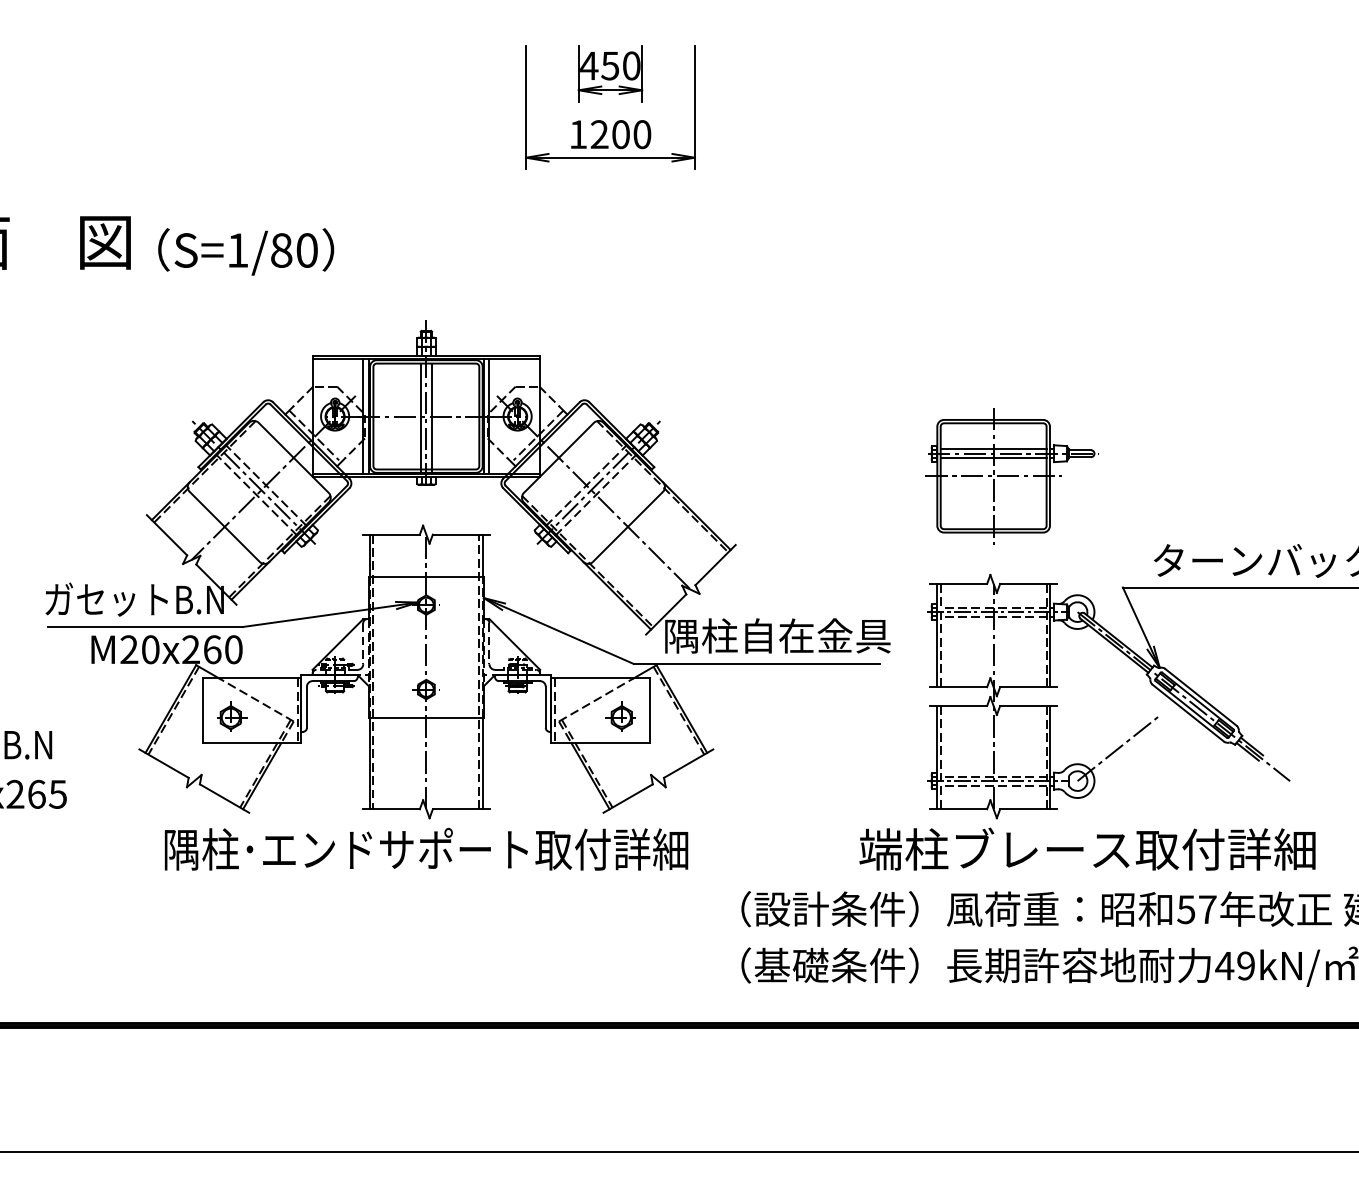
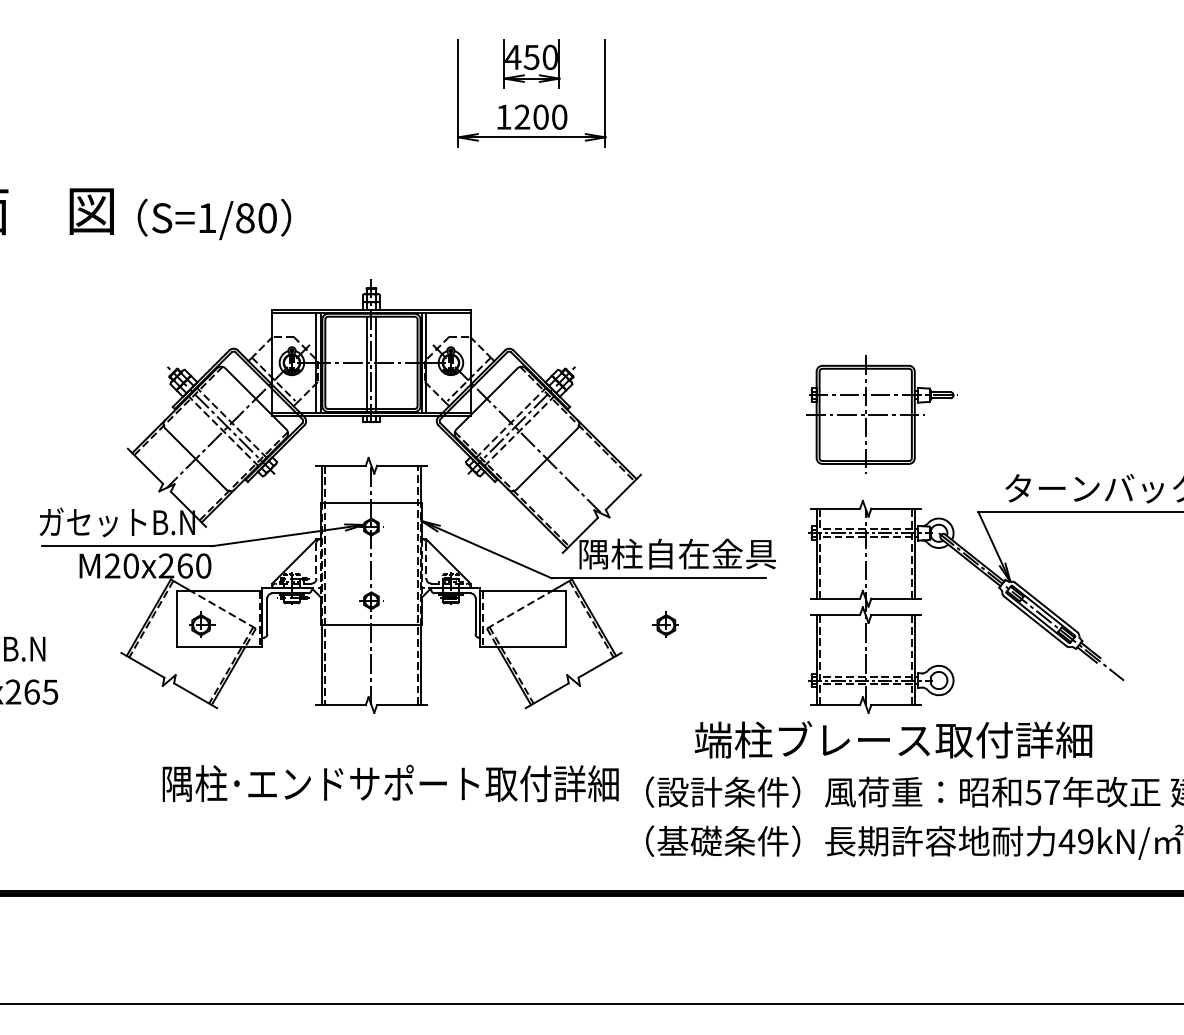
line: (993, 449) -> (865, 391), removed
line: (993, 458) -> (865, 399), removed
part: (620, 716) -> (665, 624), moved
line: (1117, 748) -> (973, 652), removed
text: (426, 848) -> (390, 782), moved
text: (1087, 848) -> (893, 739), moved

